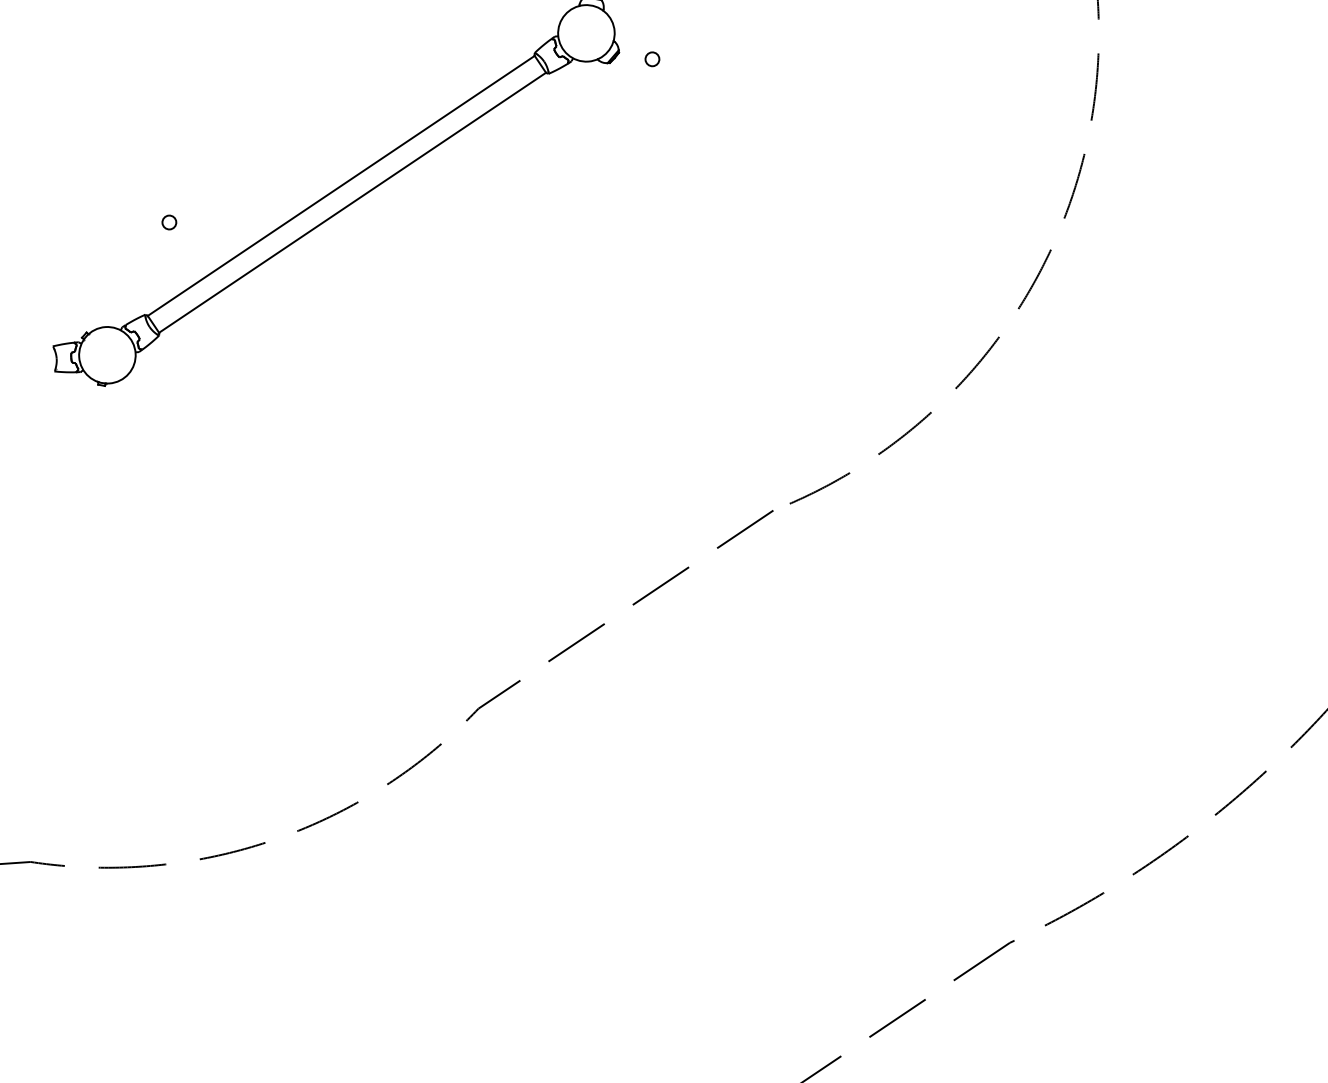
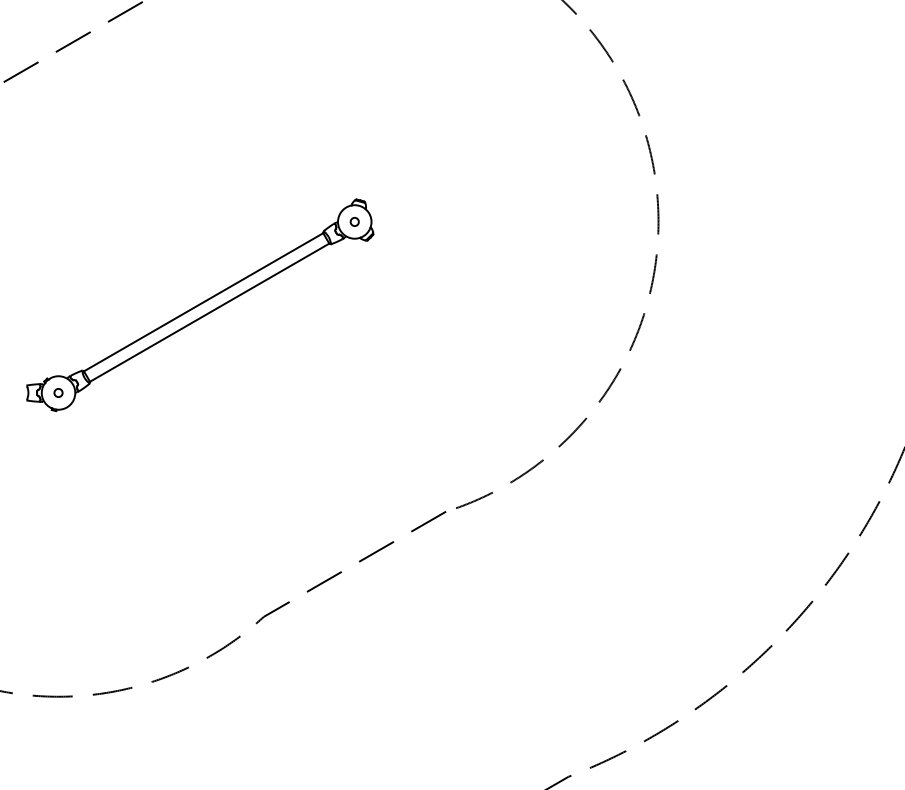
circle: (651, 58) -> (354, 221), moved
circle: (169, 221) -> (58, 392), moved

